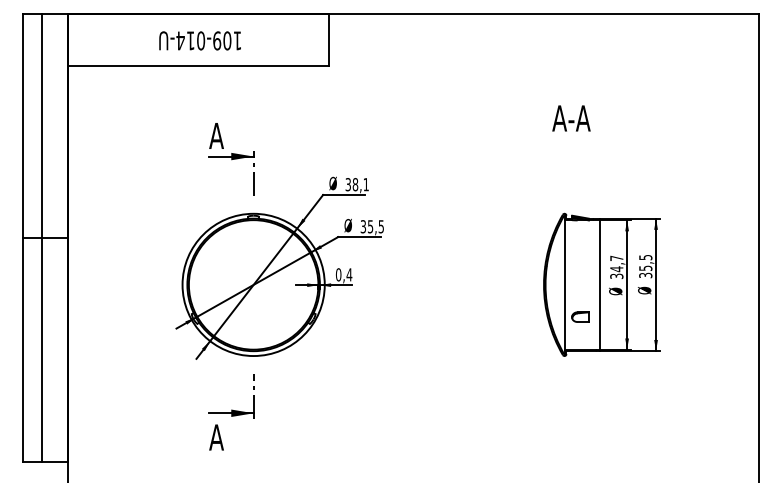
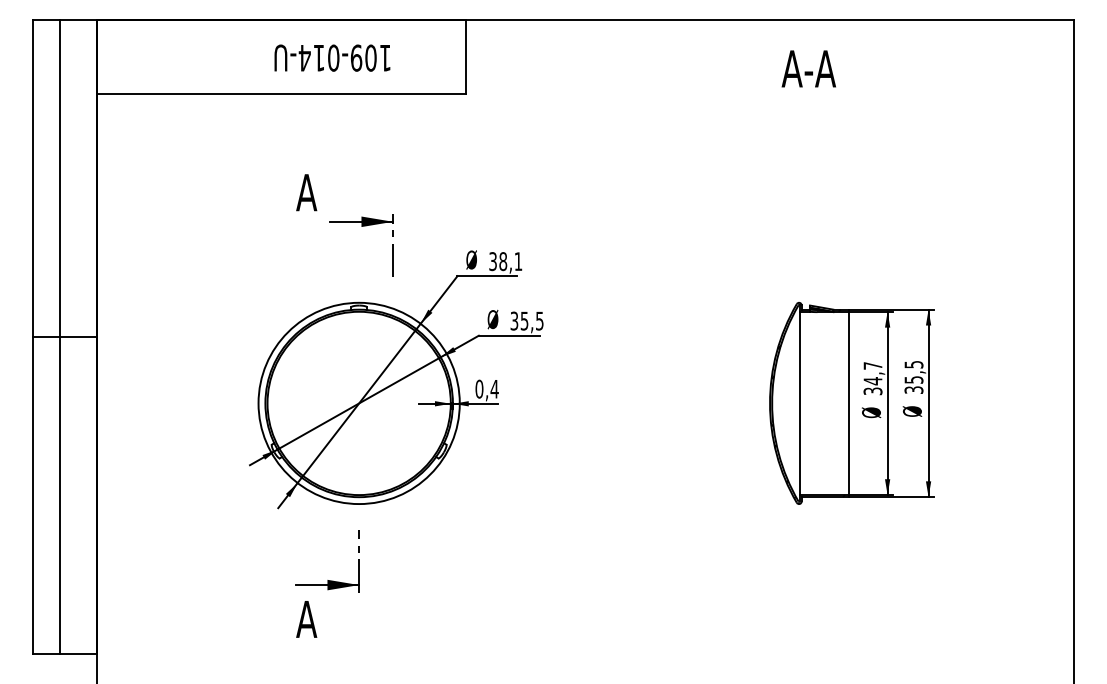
text: (200, 40) -> (332, 57), moved
text: (571, 118) -> (808, 68), moved
part: (231, 159) -> (361, 226), moved
part: (580, 316) -> (821, 448), removed

